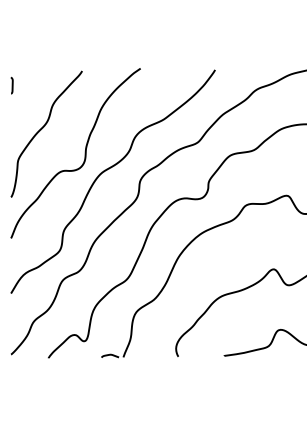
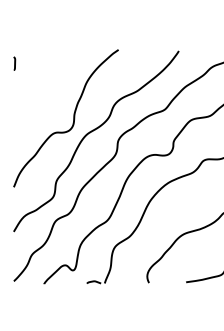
curve: (42, 129) -> (39, 99), removed

